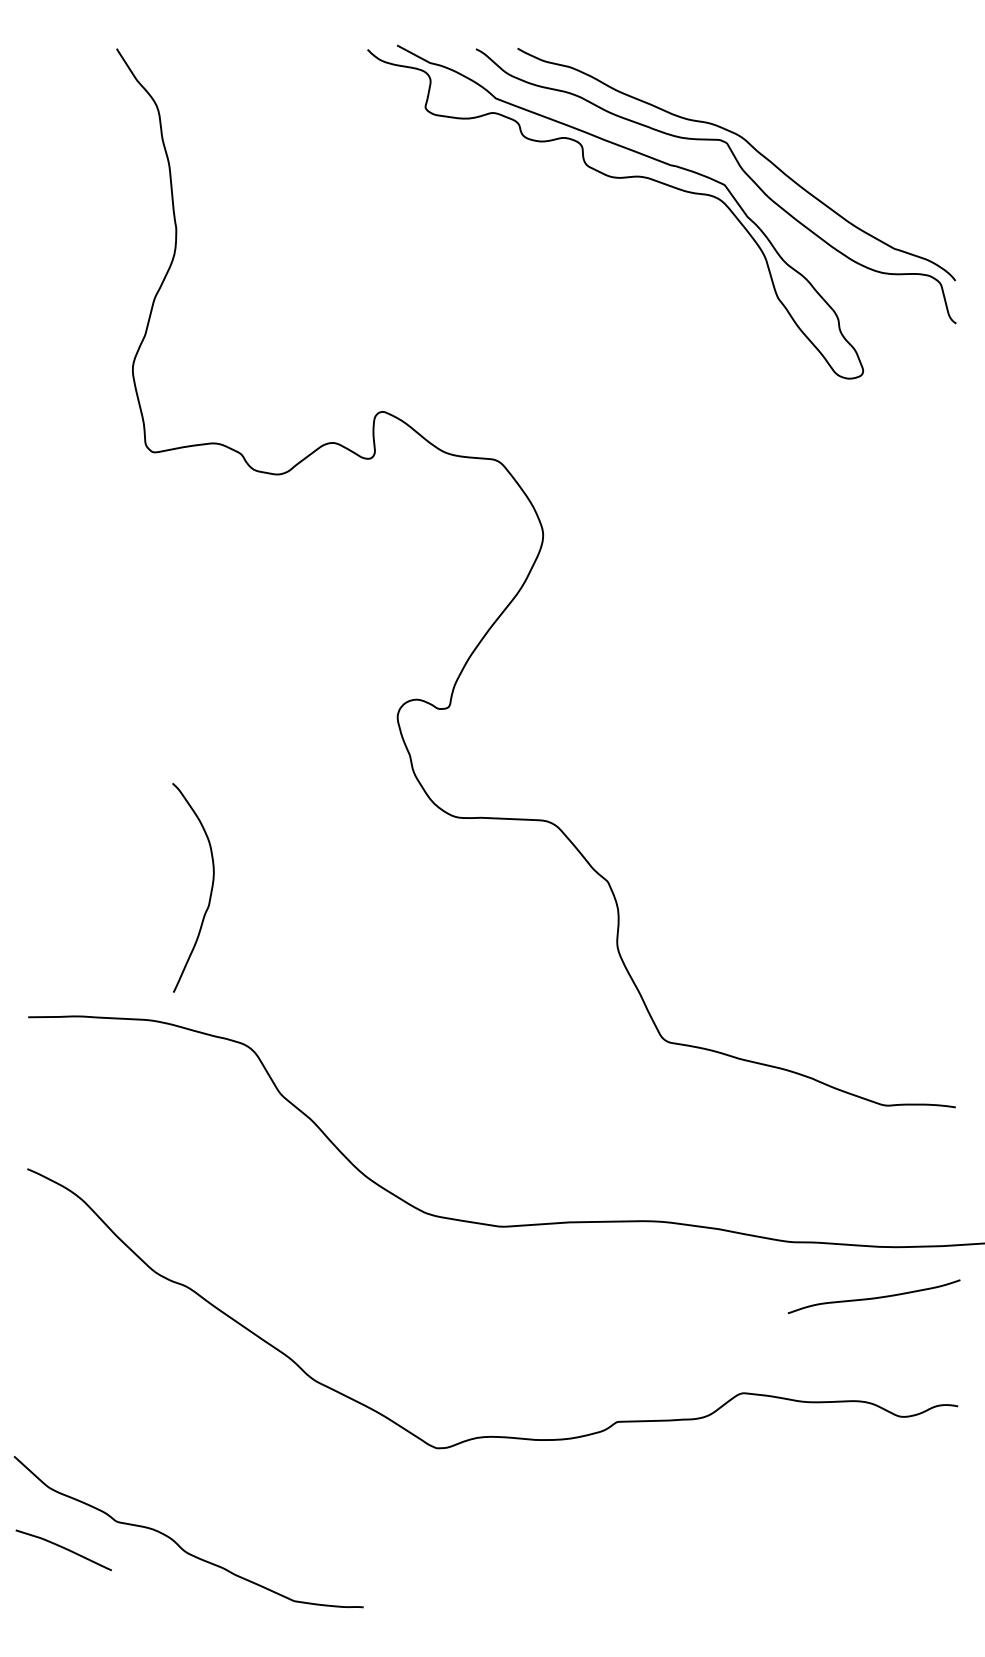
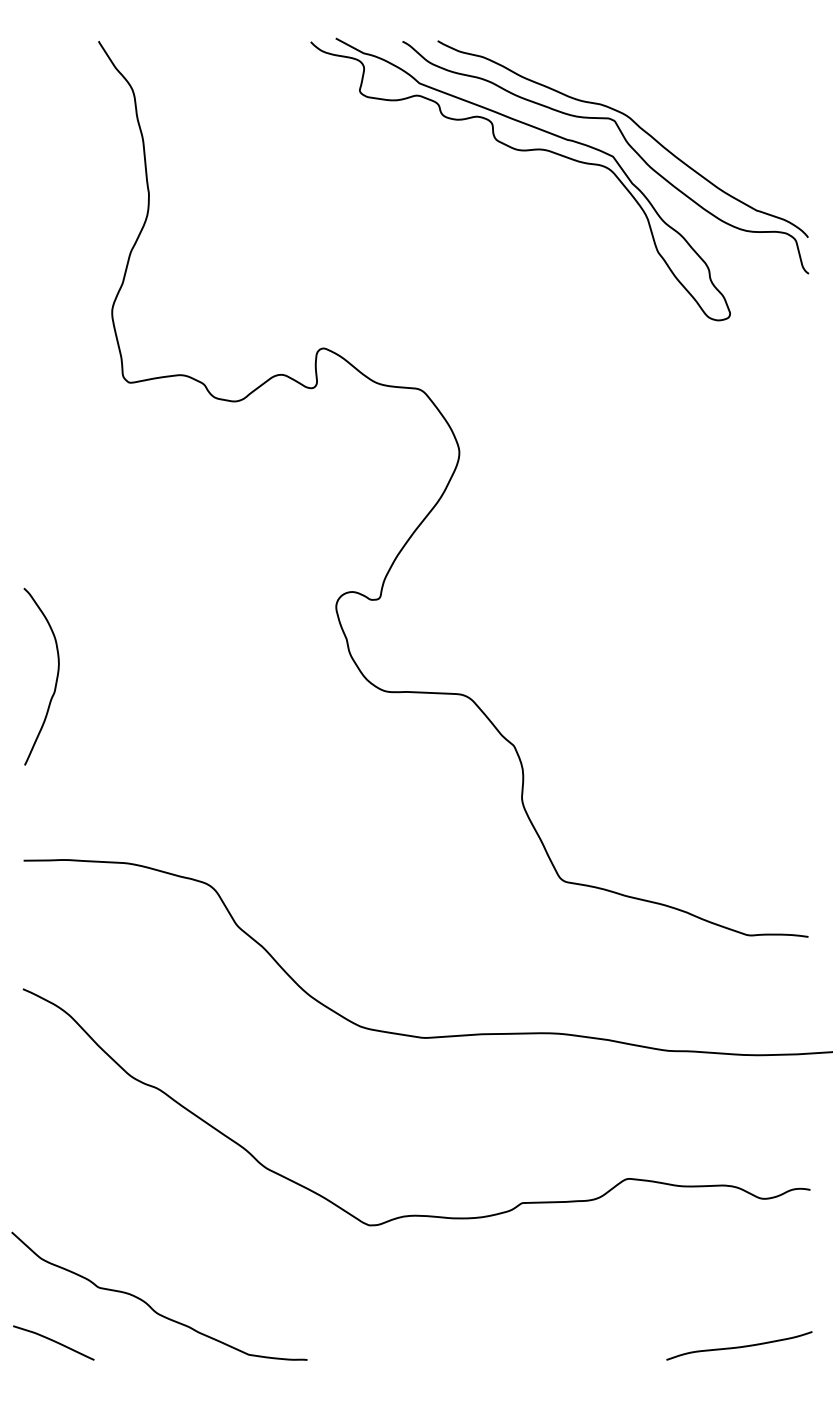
curve: (210, 890) -> (56, 679), moved
curve: (873, 1297) -> (738, 1346), moved
curve: (64, 1549) -> (54, 1342), moved

